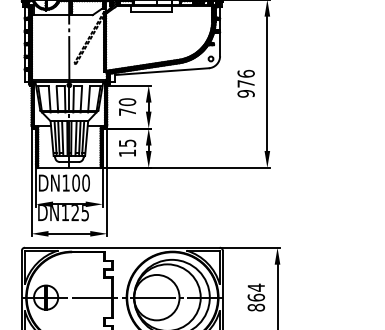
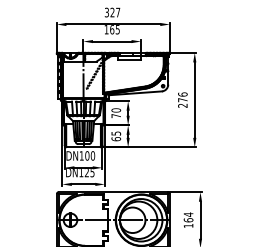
text: (245, 93) -> (182, 105), 976 -> 276
text: (126, 153) -> (115, 139), 15 -> 65
text: (256, 306) -> (188, 225), 864 -> 164

